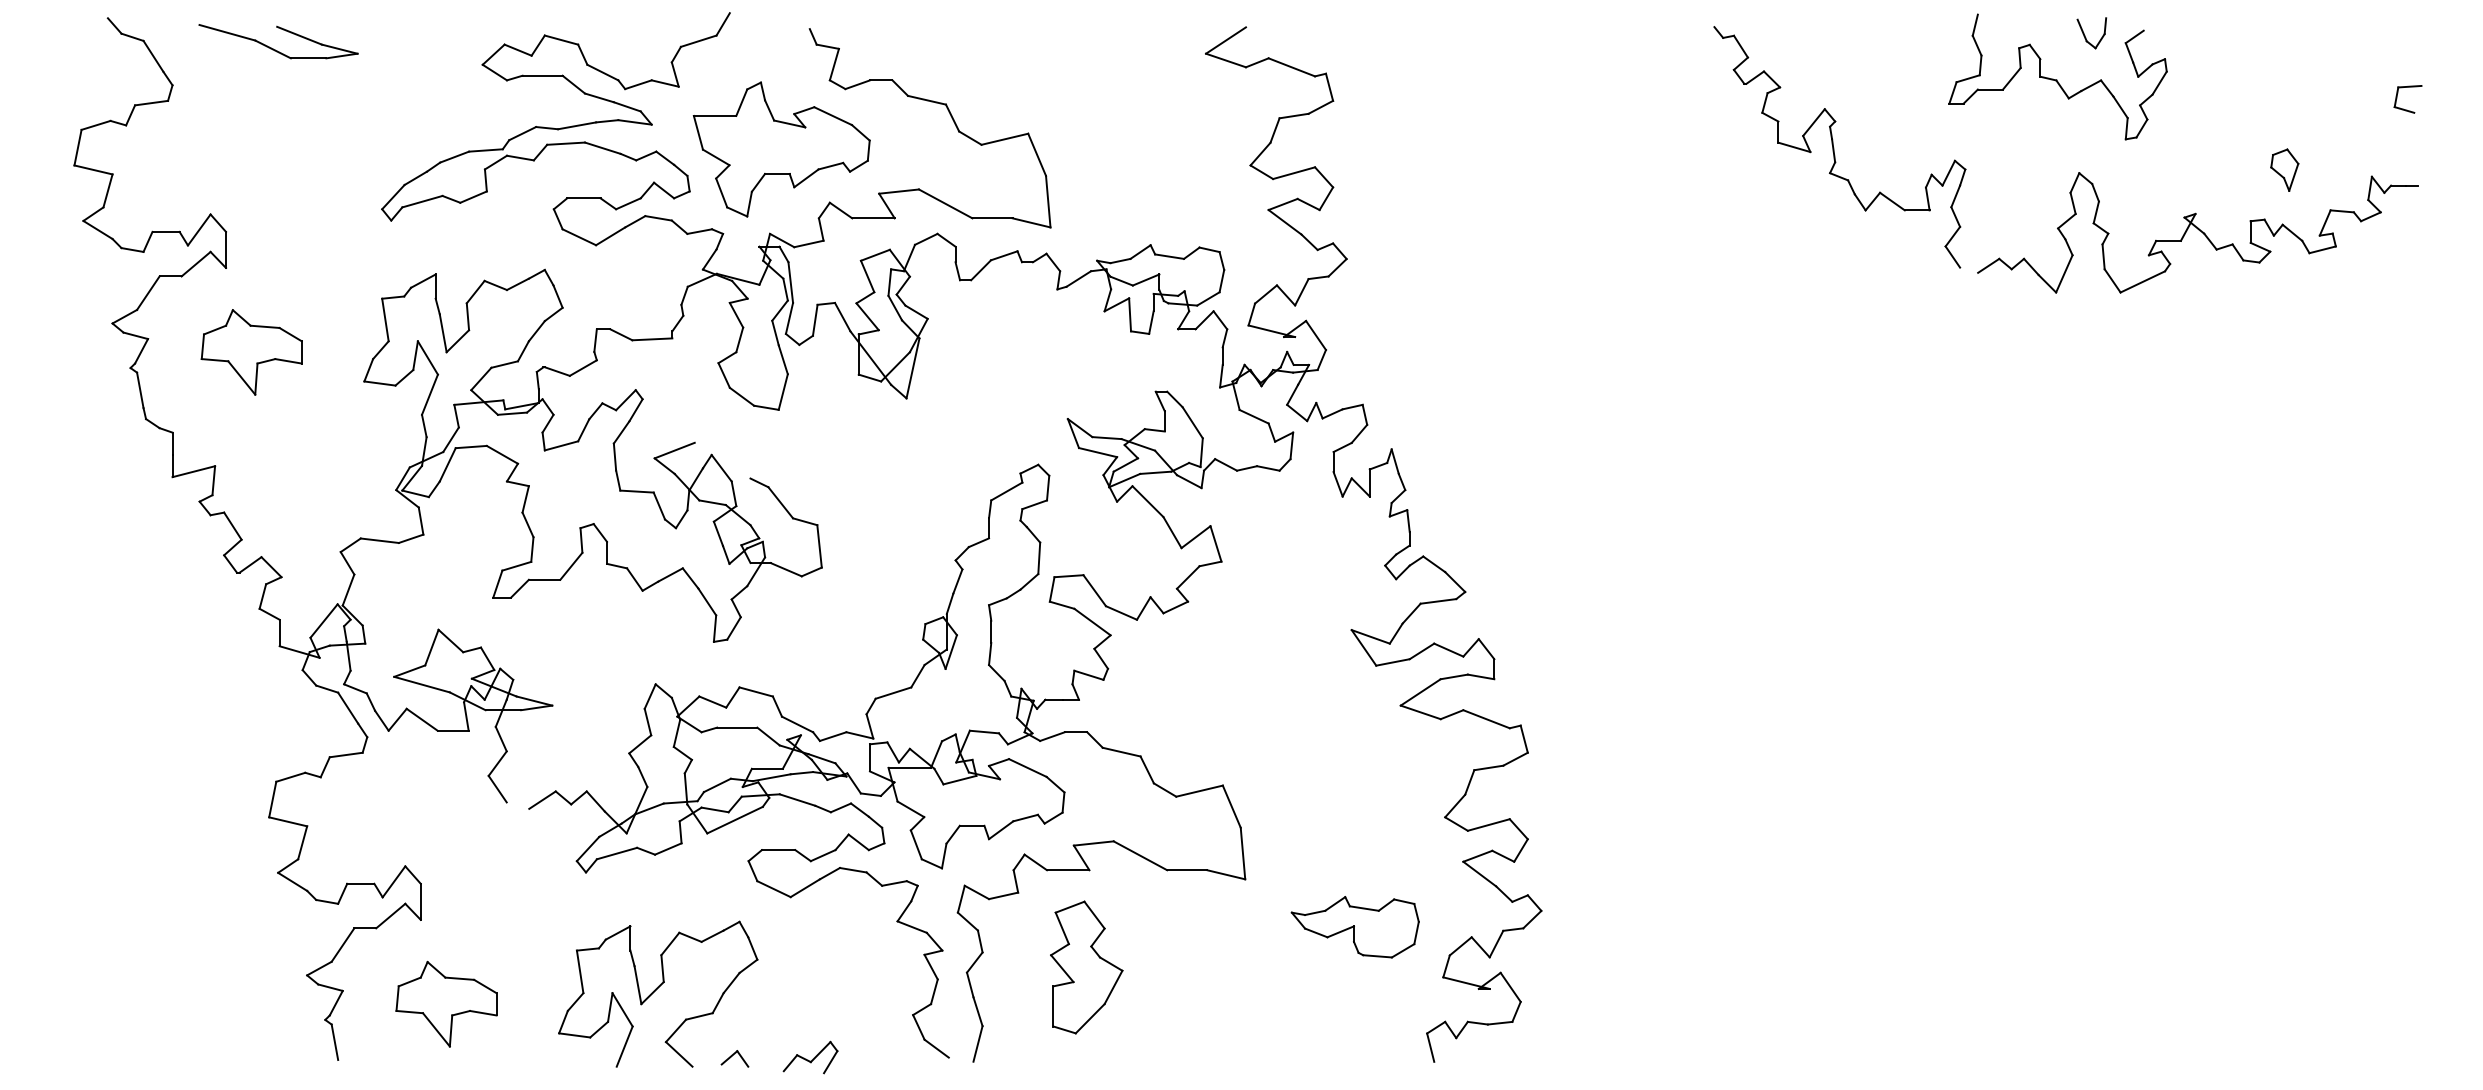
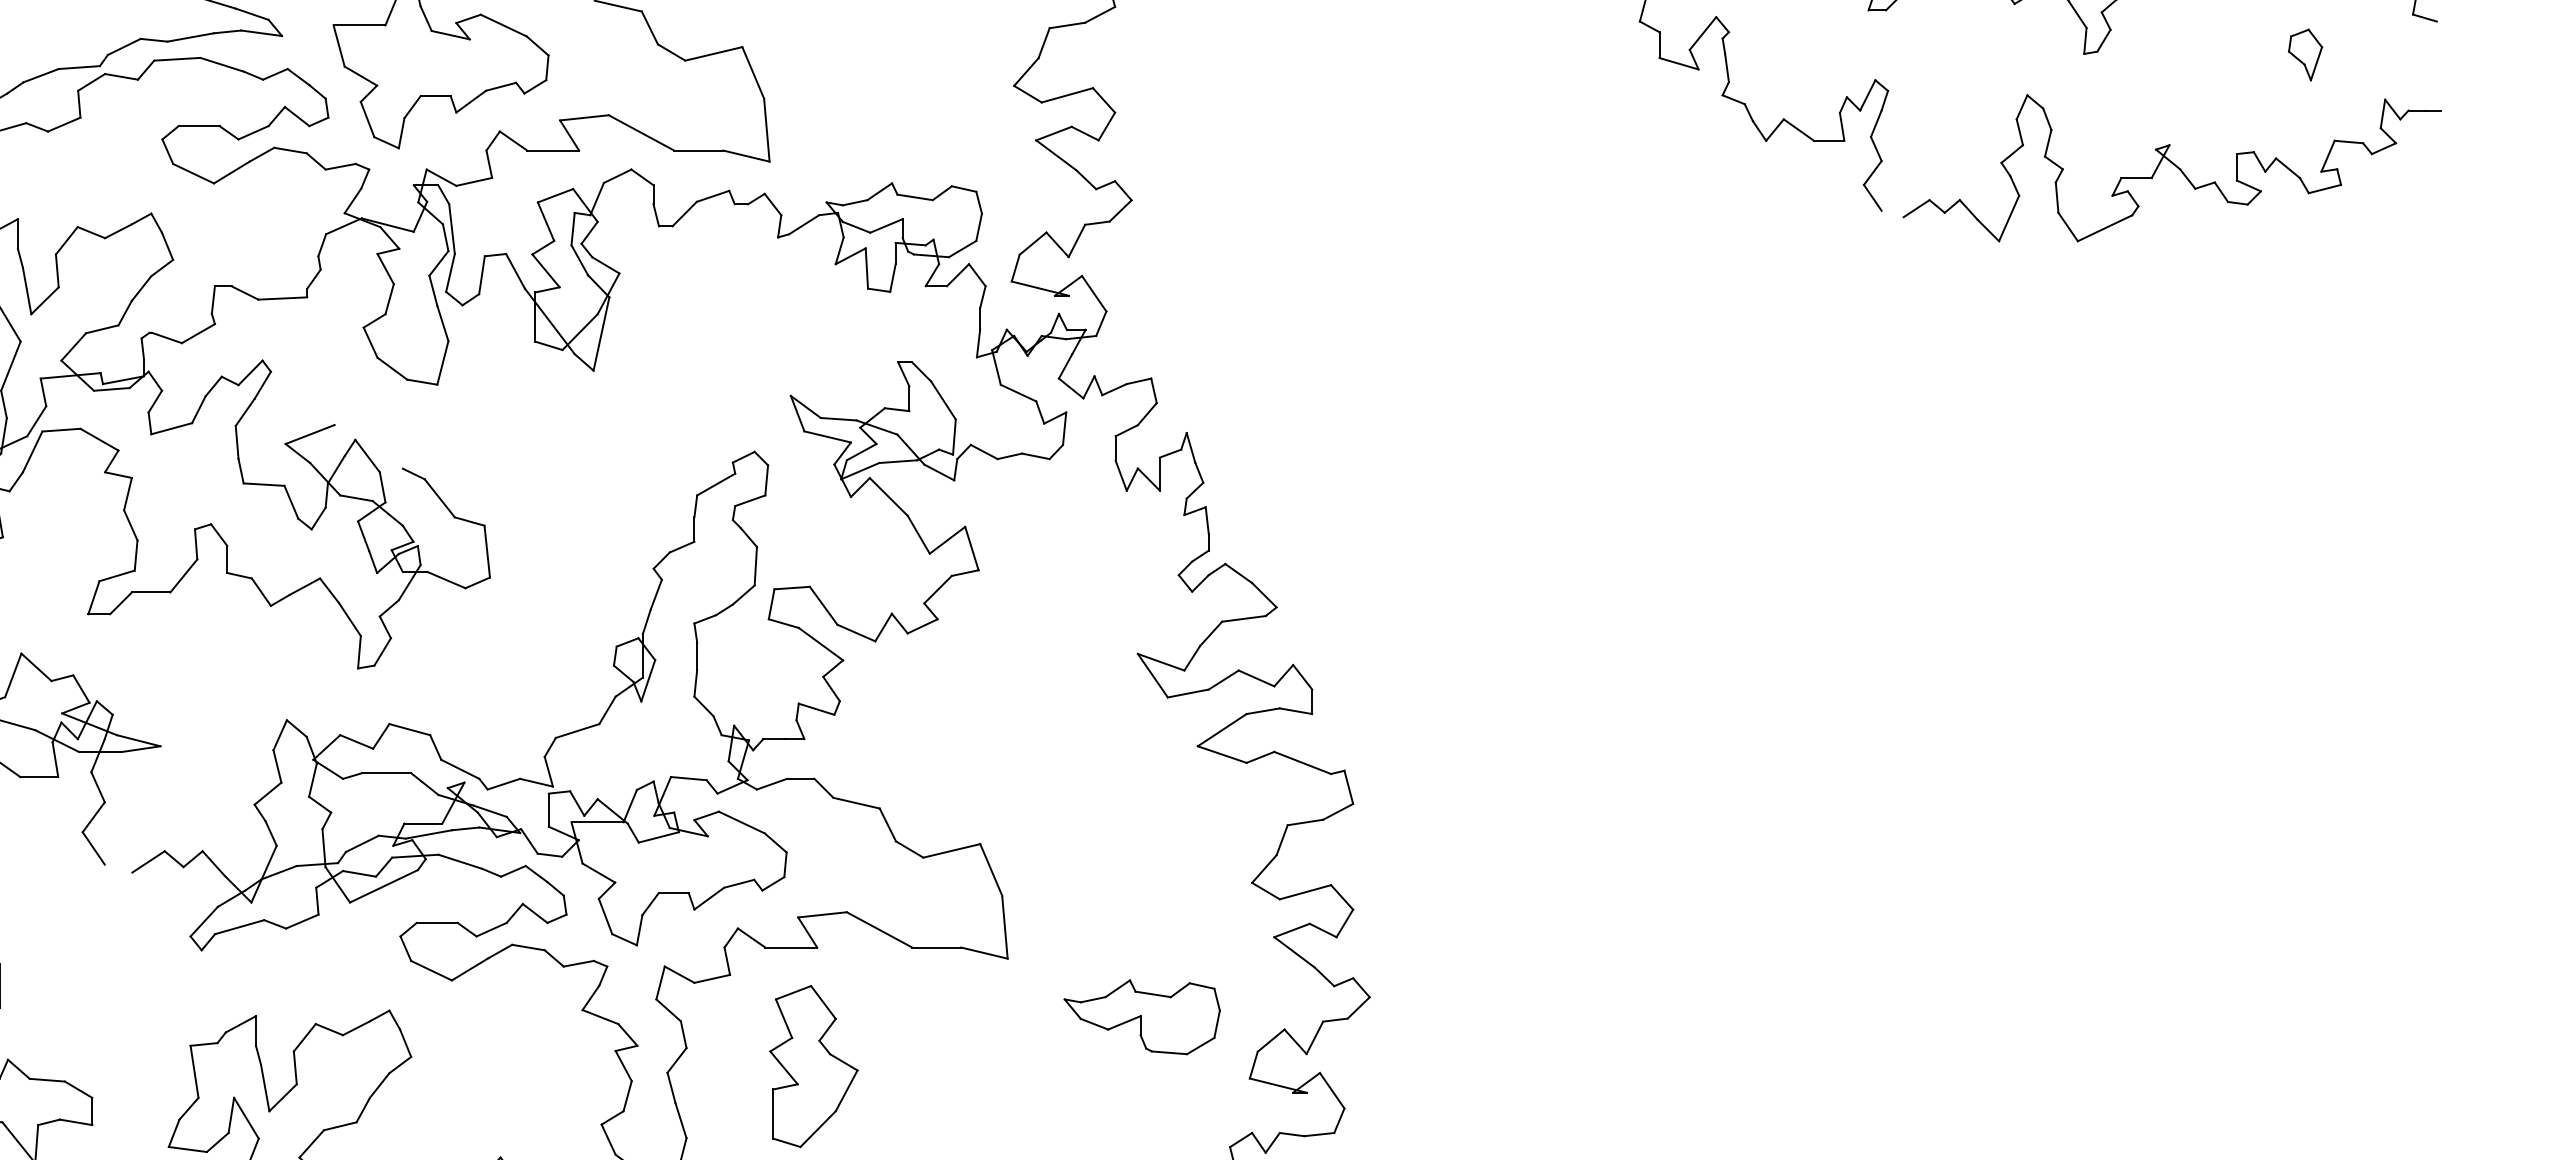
part: (2284, 169) -> (2305, 54), moved

